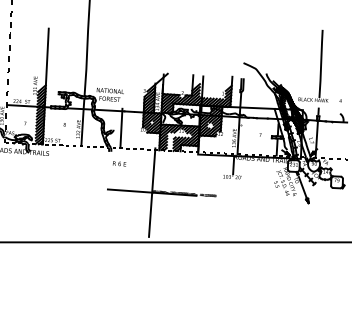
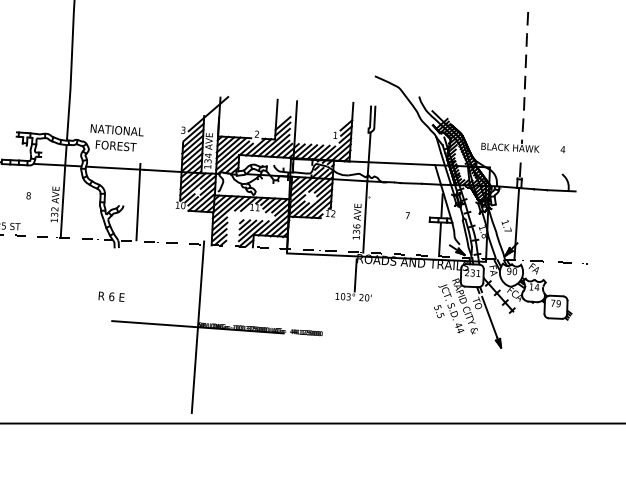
line: (321, 64) -> (525, 79), solid -> dashed
text: (119, 163) -> (111, 295), moved

